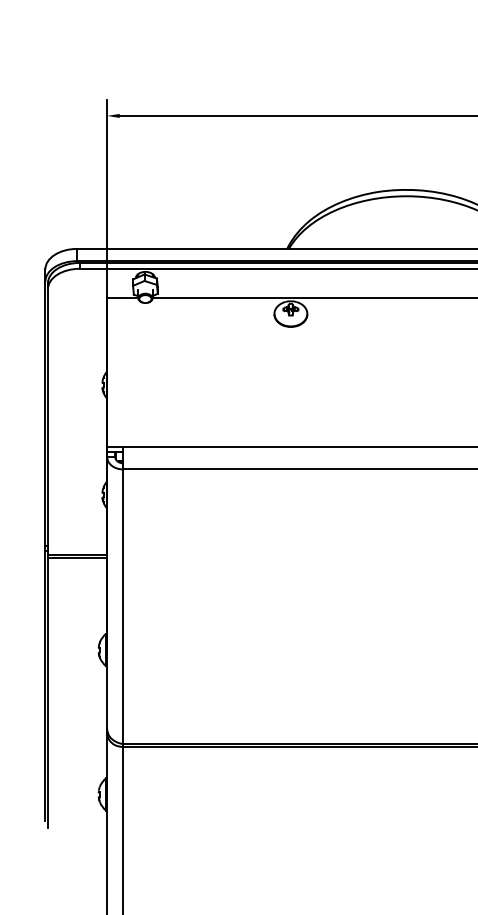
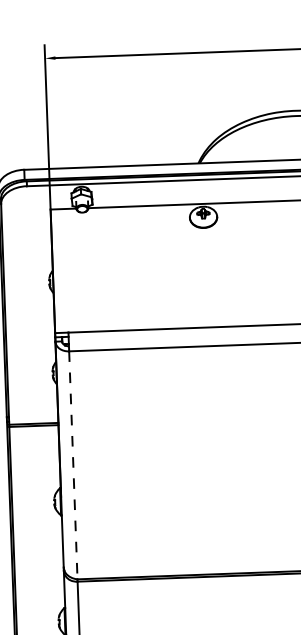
line: (123, 607) -> (73, 465), solid -> dashed

